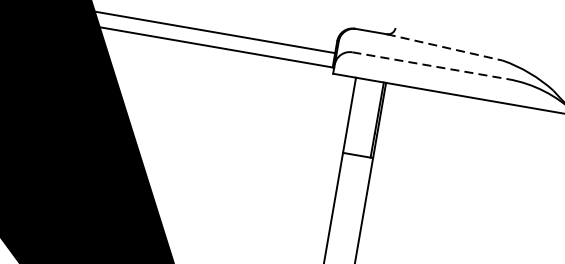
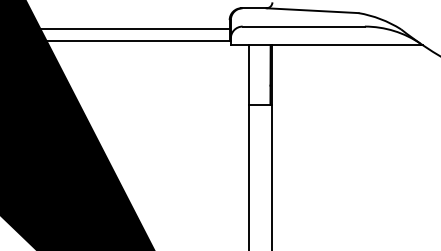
line: (446, 47) -> (313, 10), dashed -> solid
line: (431, 65) -> (304, 26), dashed -> solid

